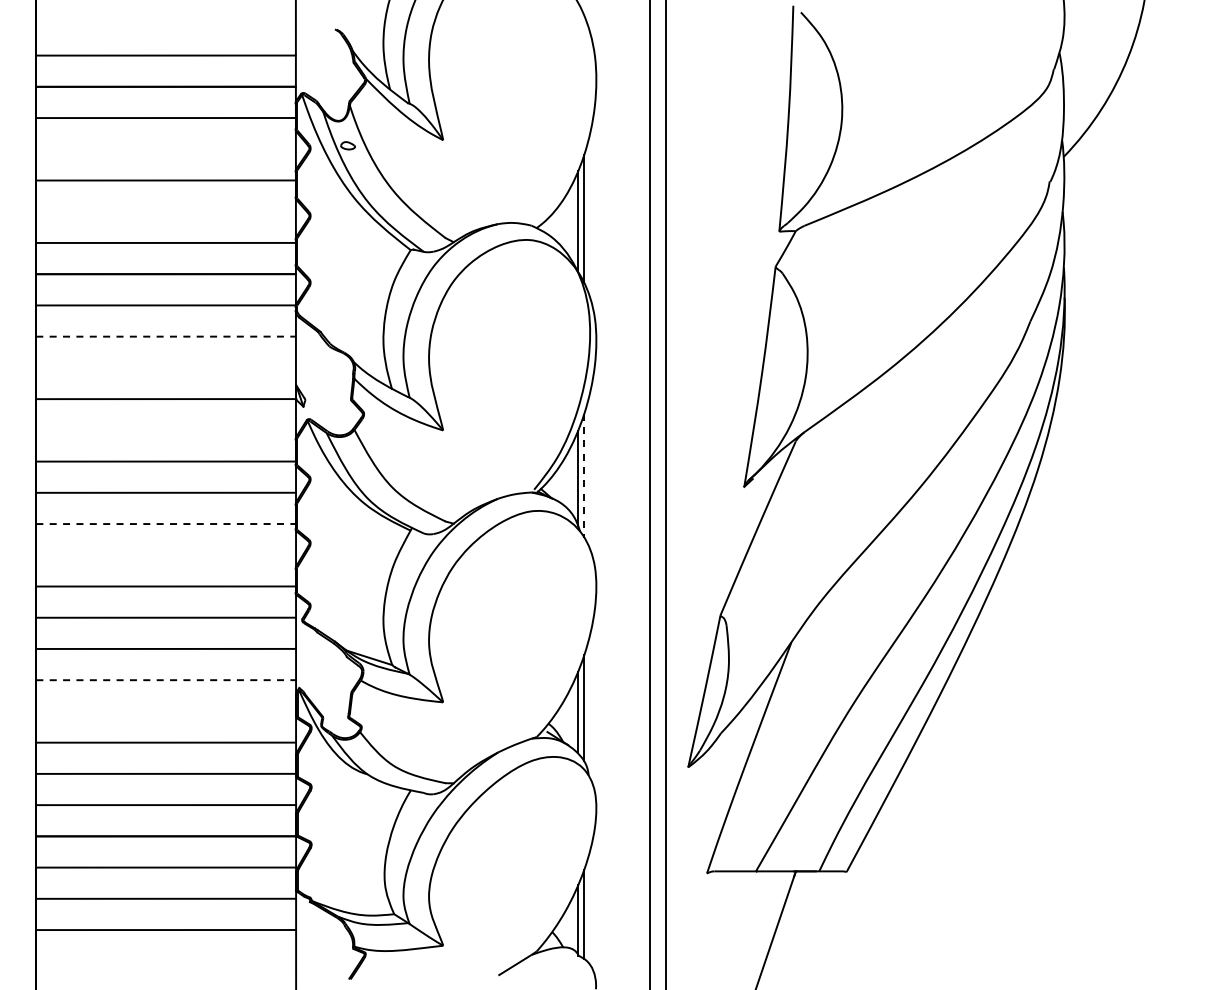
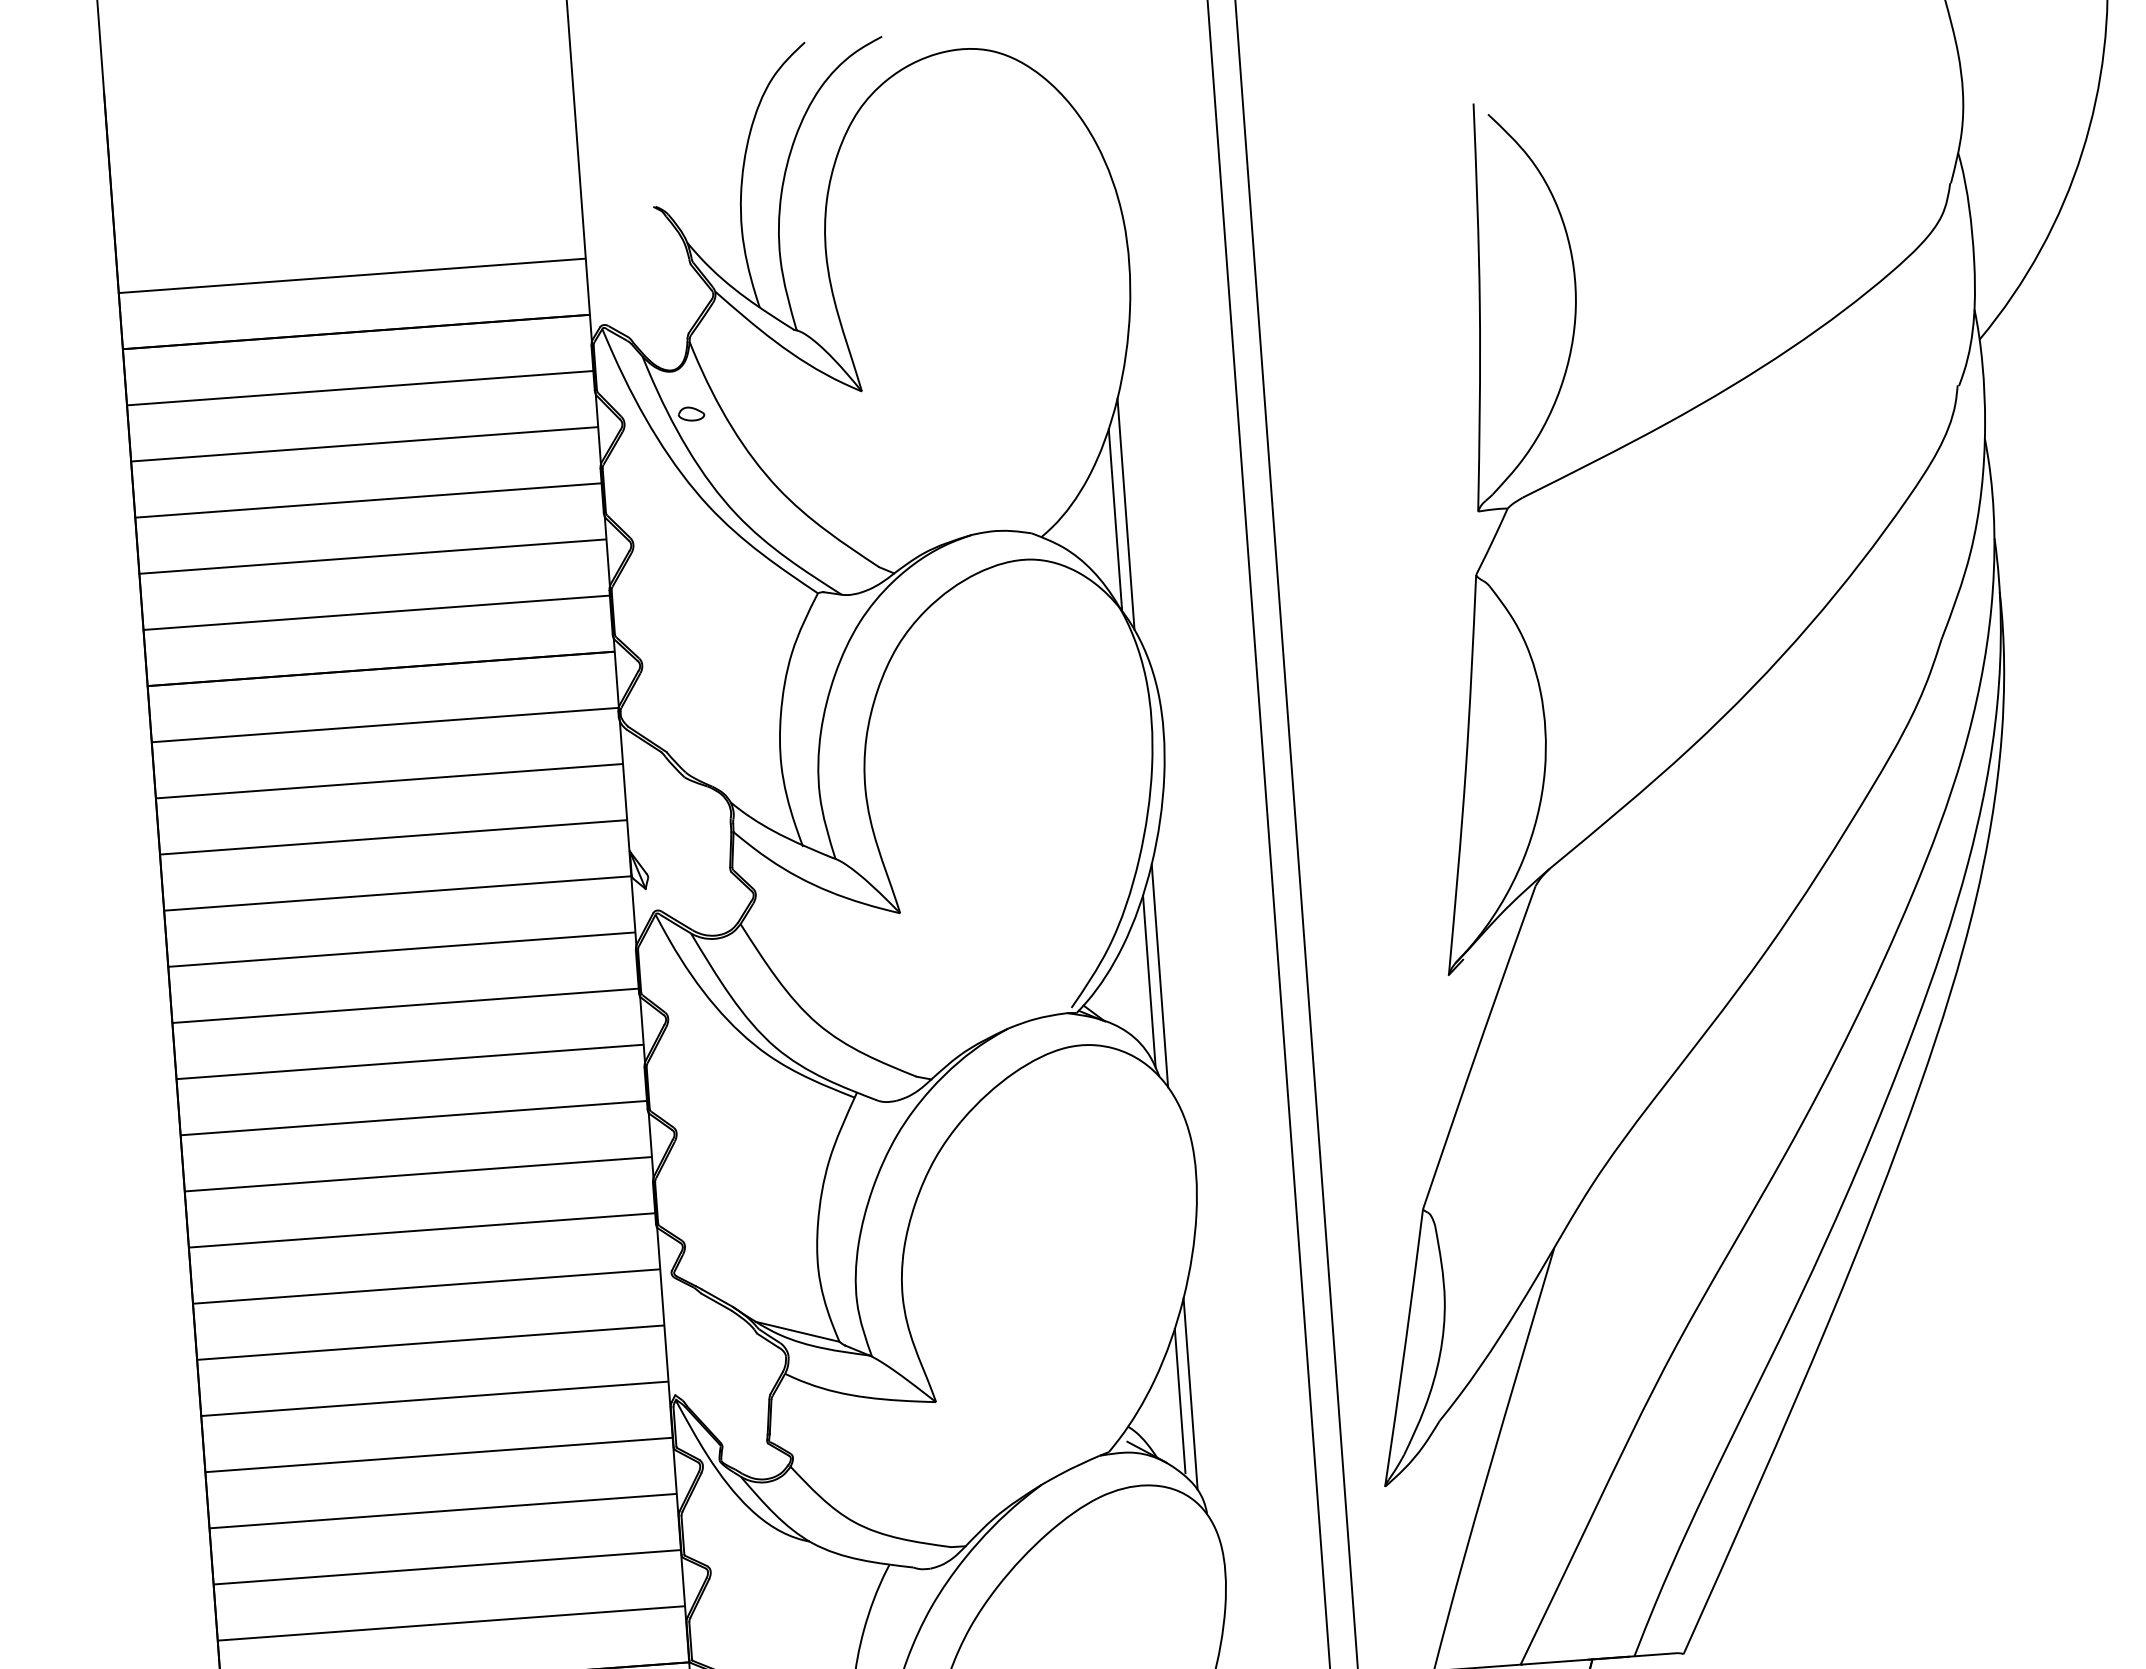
line: (165, 149) -> (363, 444), added
line: (165, 211) -> (371, 556), added
line: (165, 336) -> (388, 780), dashed -> solid
line: (165, 367) -> (392, 836), added
line: (165, 430) -> (400, 949), added
line: (584, 475) -> (1160, 975), dashed -> solid
line: (166, 524) -> (415, 1118), dashed -> solid
line: (165, 555) -> (417, 1174), added
line: (166, 680) -> (435, 1399), dashed -> solid
line: (165, 711) -> (437, 1455), added

